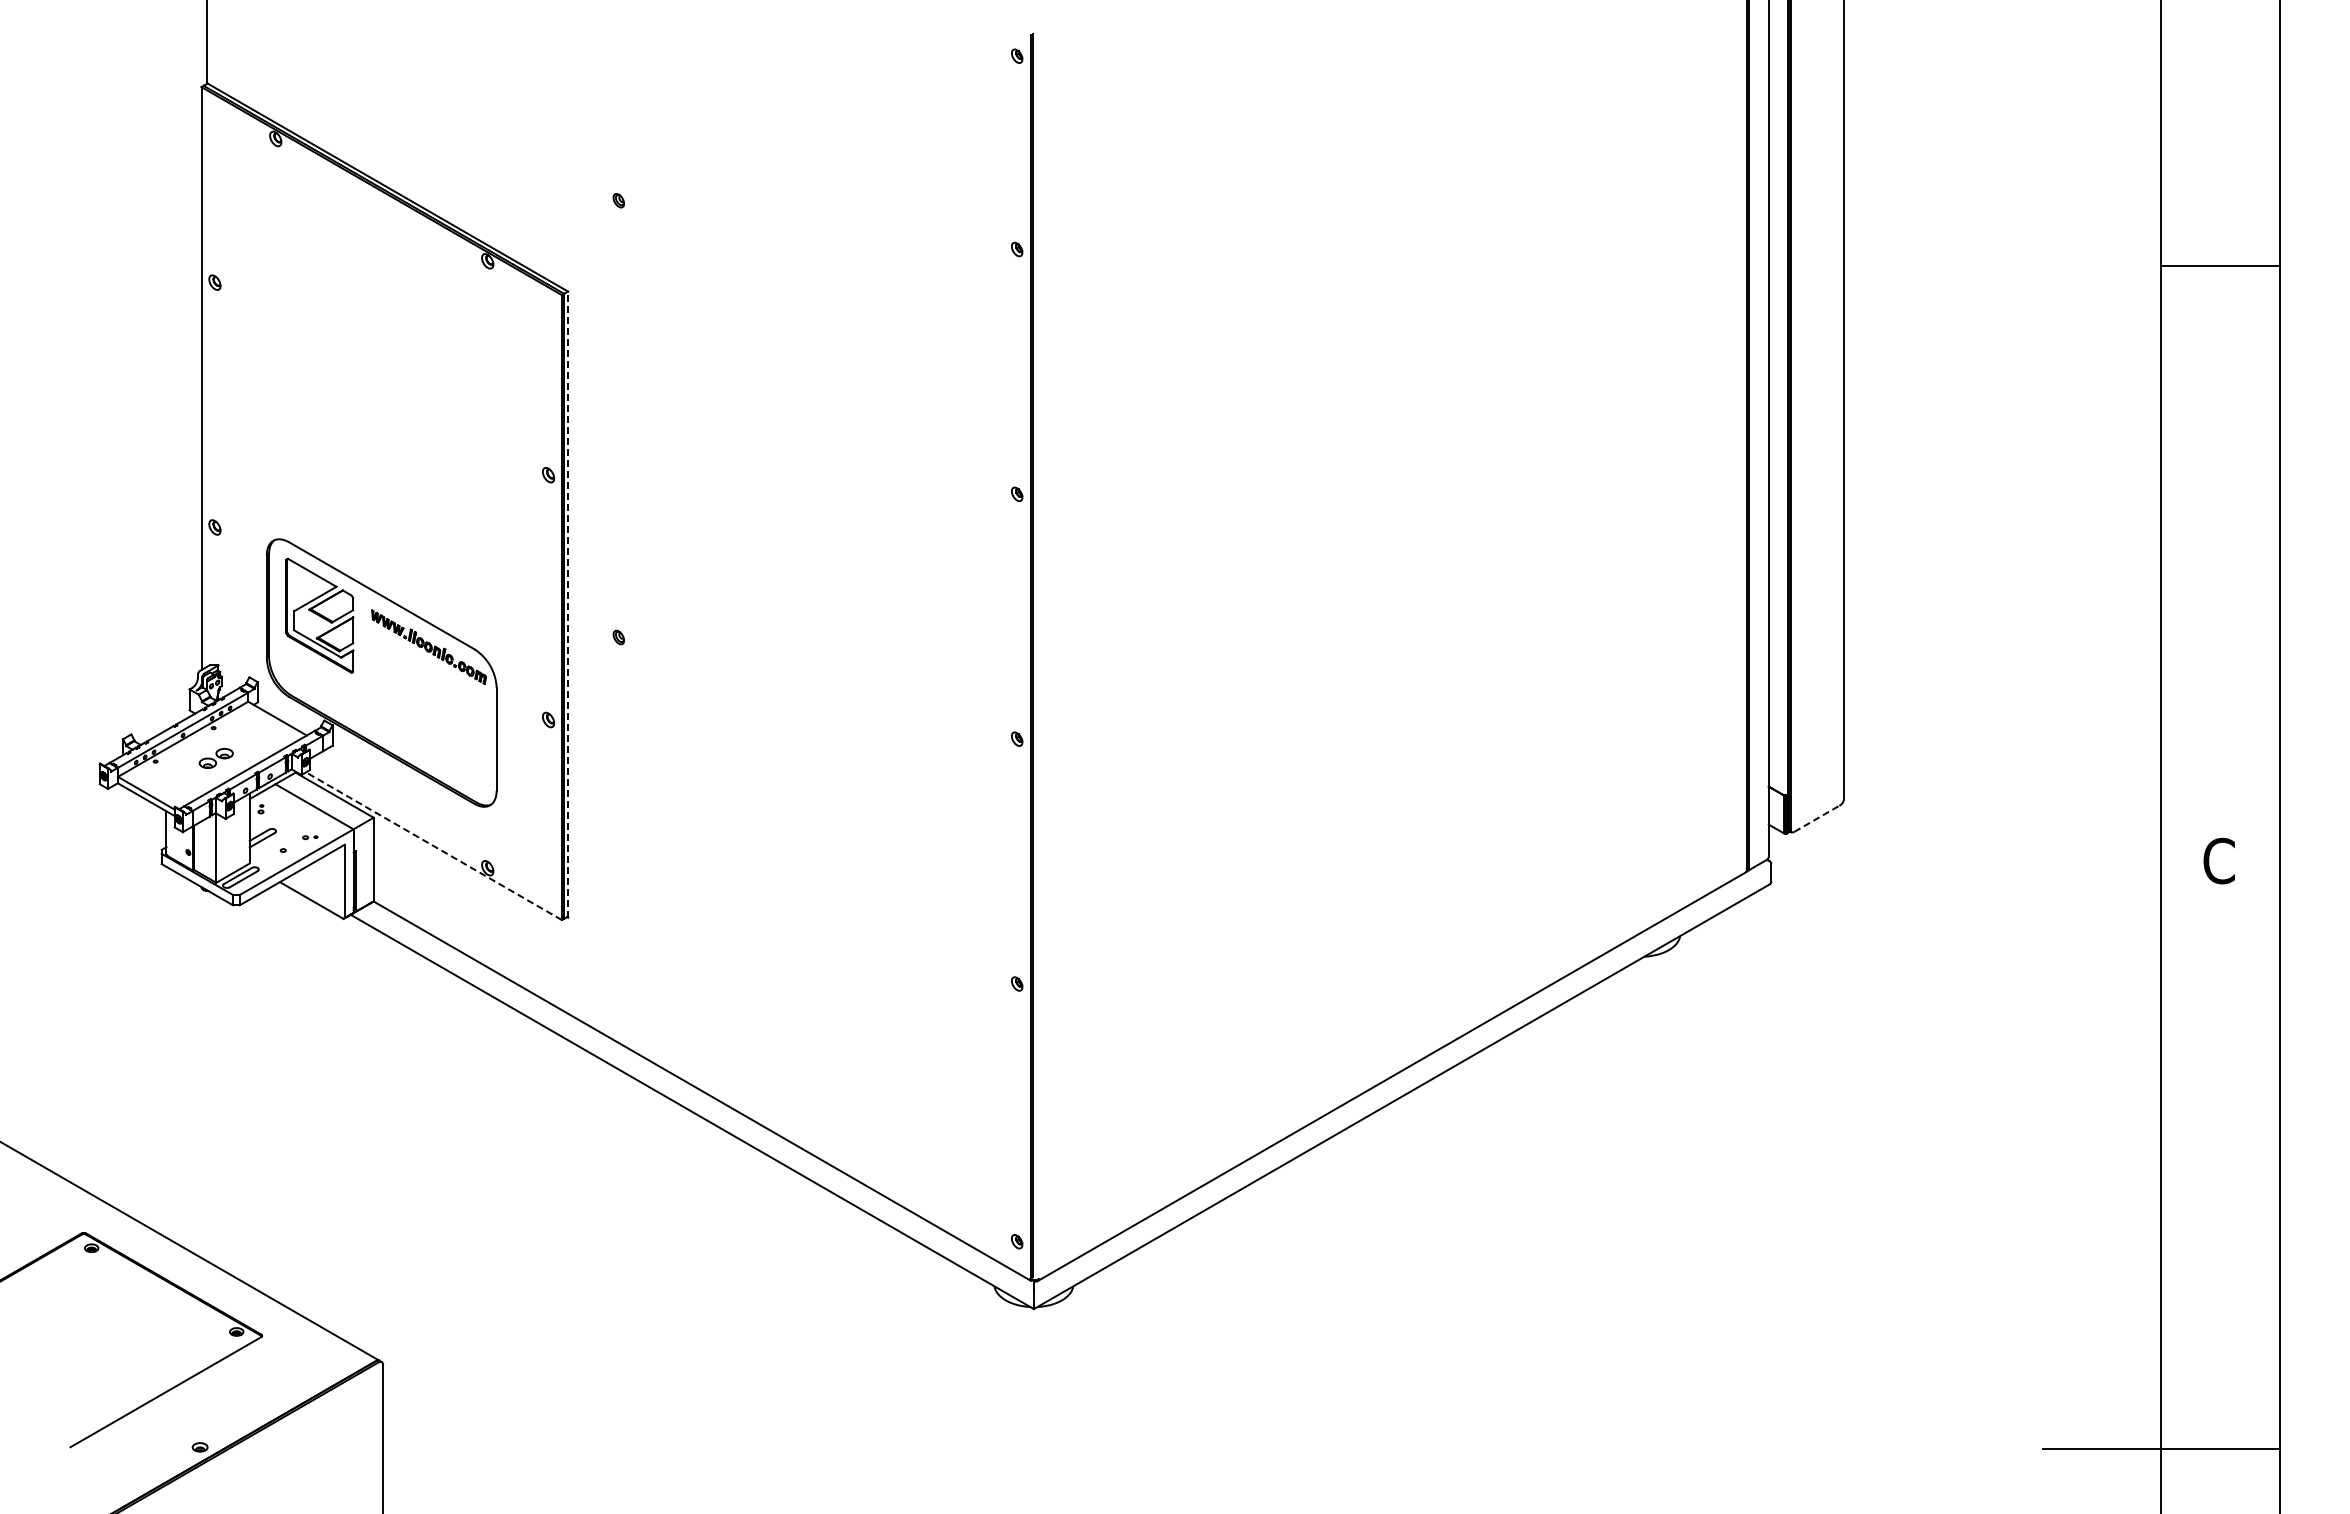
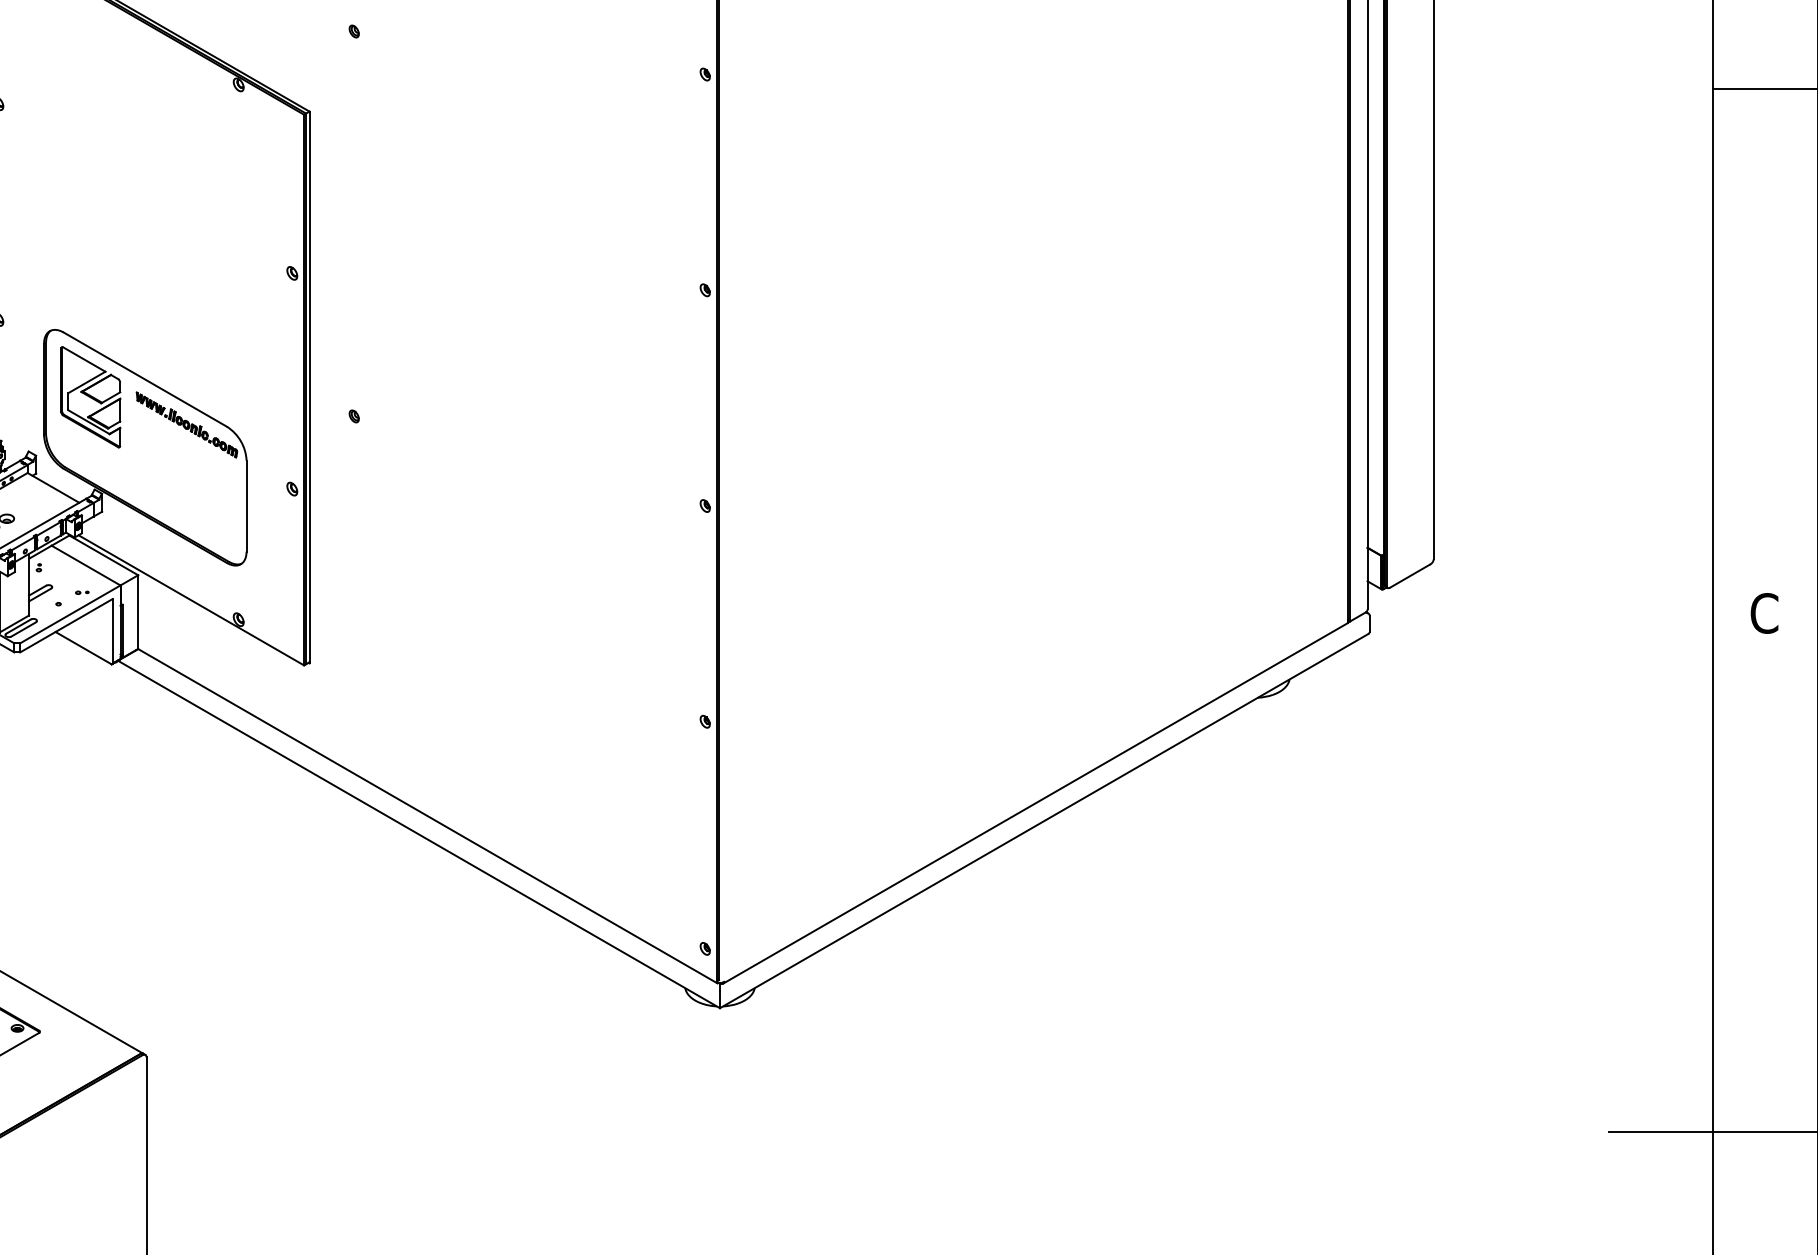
line: (568, 604) -> (309, 387), dashed -> solid
line: (1816, 818) -> (1409, 575), dashed -> solid
line: (433, 846) -> (190, 600), dashed -> solid

